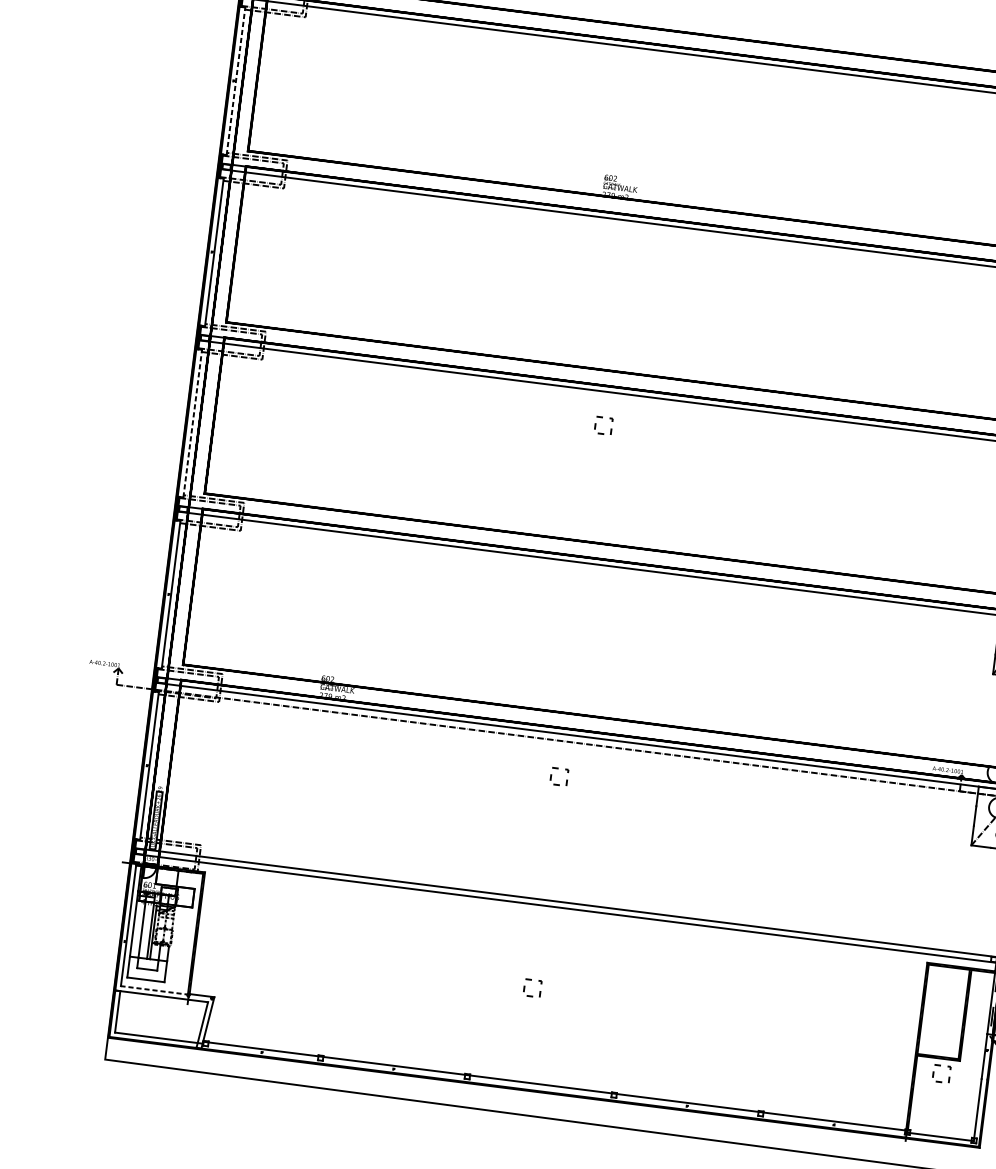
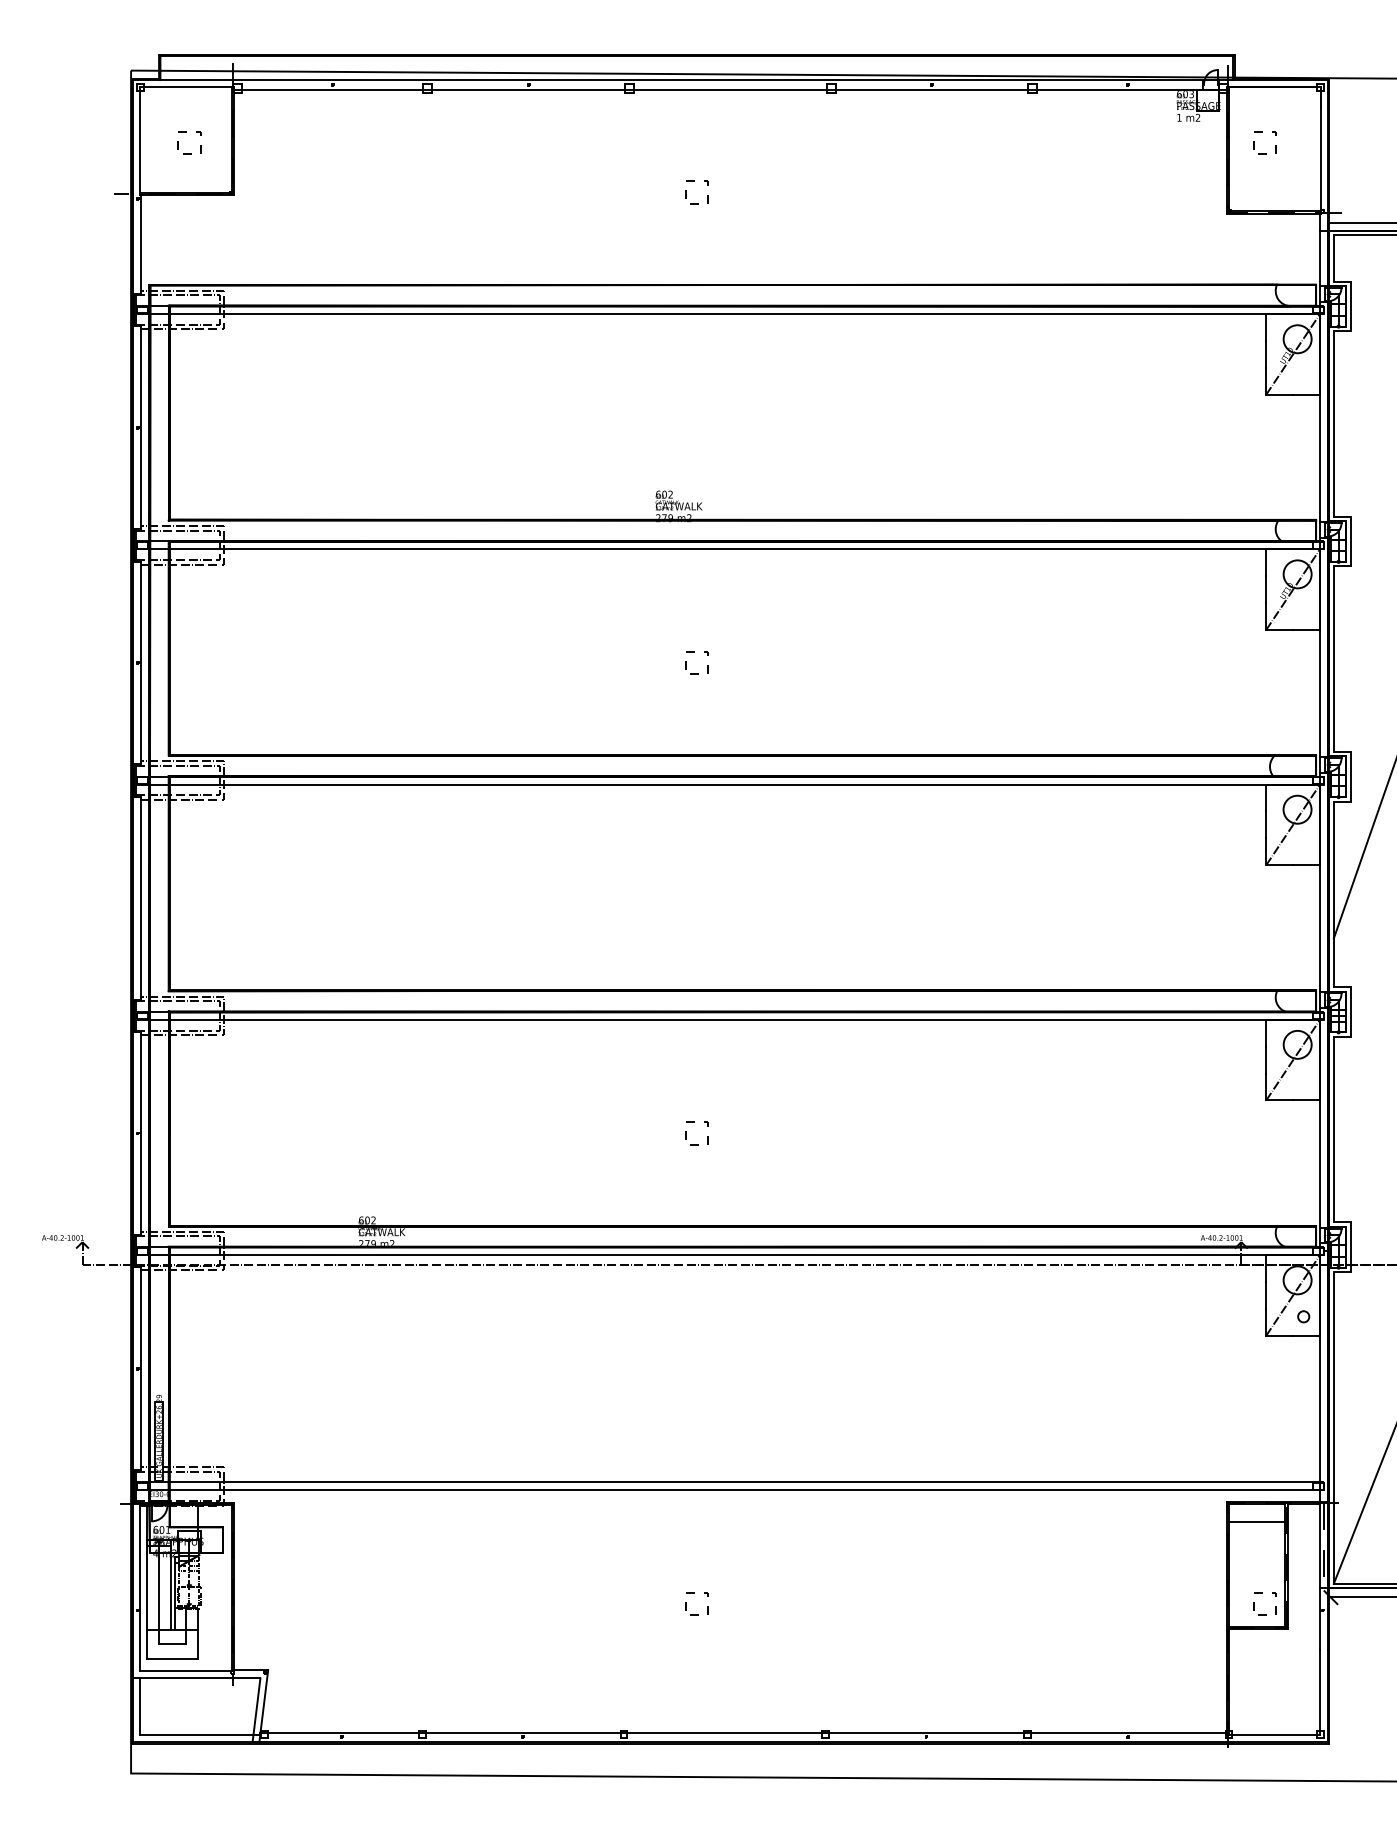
line: (235, 81) -> (140, 427), dashed -> solid
line: (192, 423) -> (140, 897), dashed -> solid
part: (596, 424) -> (686, 662), moved
part: (551, 775) -> (686, 1133), moved
line: (947, 980) -> (1256, 1522), added
line: (154, 990) -> (186, 1671), dashed -> solid
part: (934, 1072) -> (1254, 1603), moved

